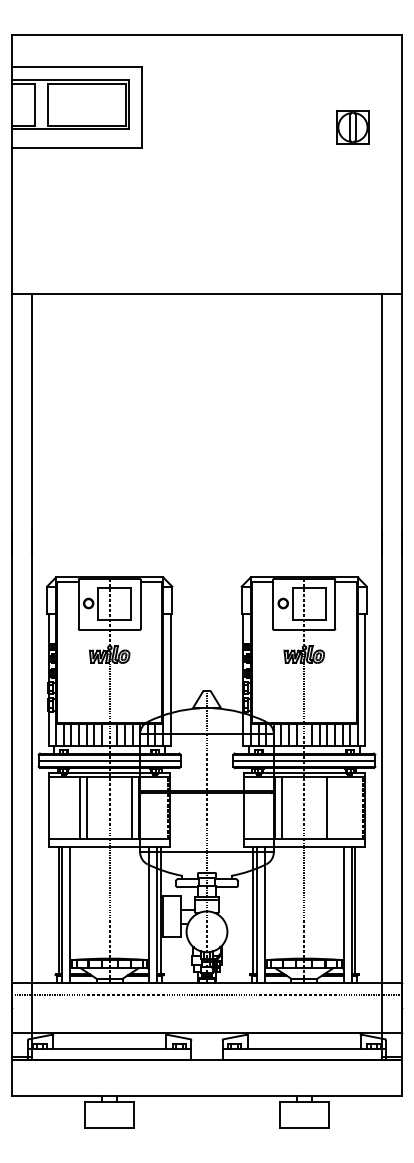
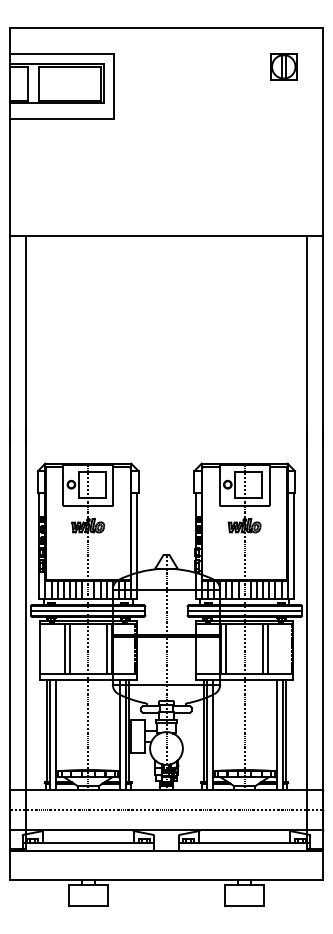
part: (352, 127) -> (283, 66), moved
line: (333, 808) -> (268, 649), added
line: (206, 995) -> (166, 810), moved

